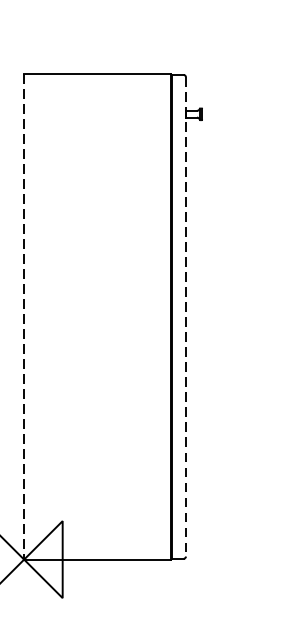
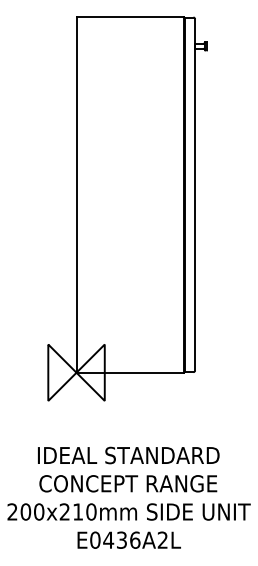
line: (24, 316) -> (76, 194), dashed -> solid
line: (186, 316) -> (195, 194), dashed -> solid

